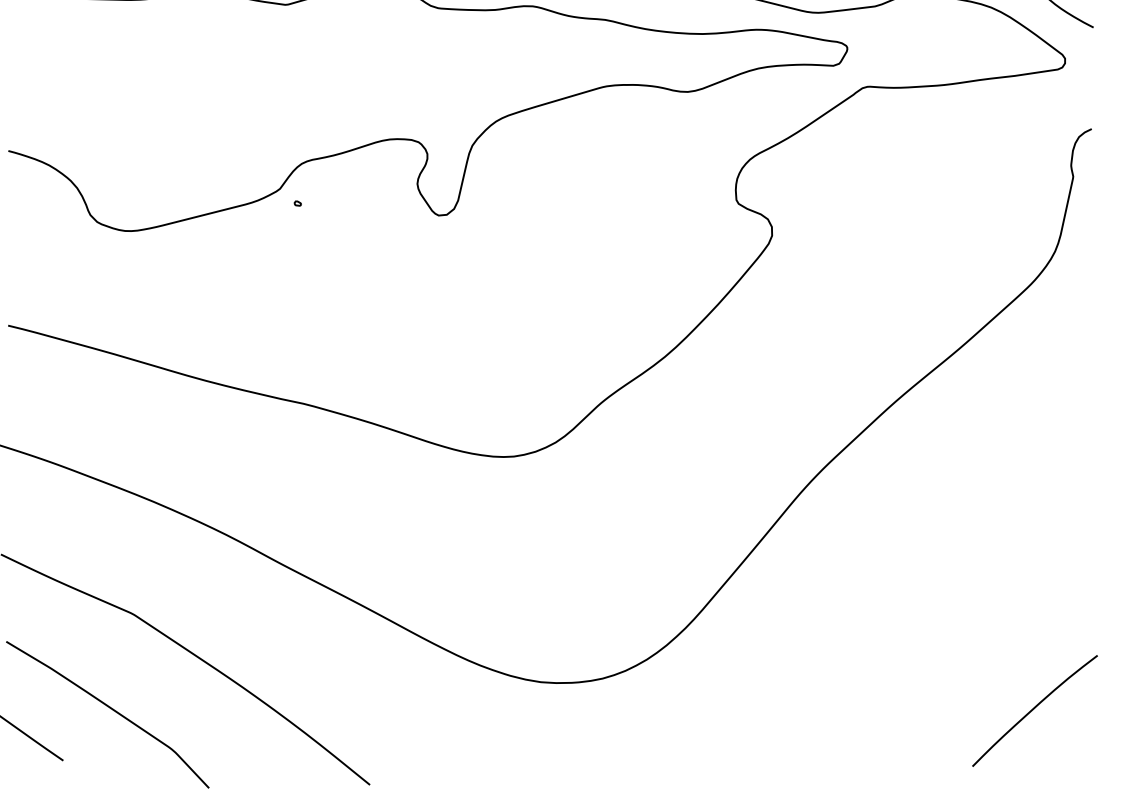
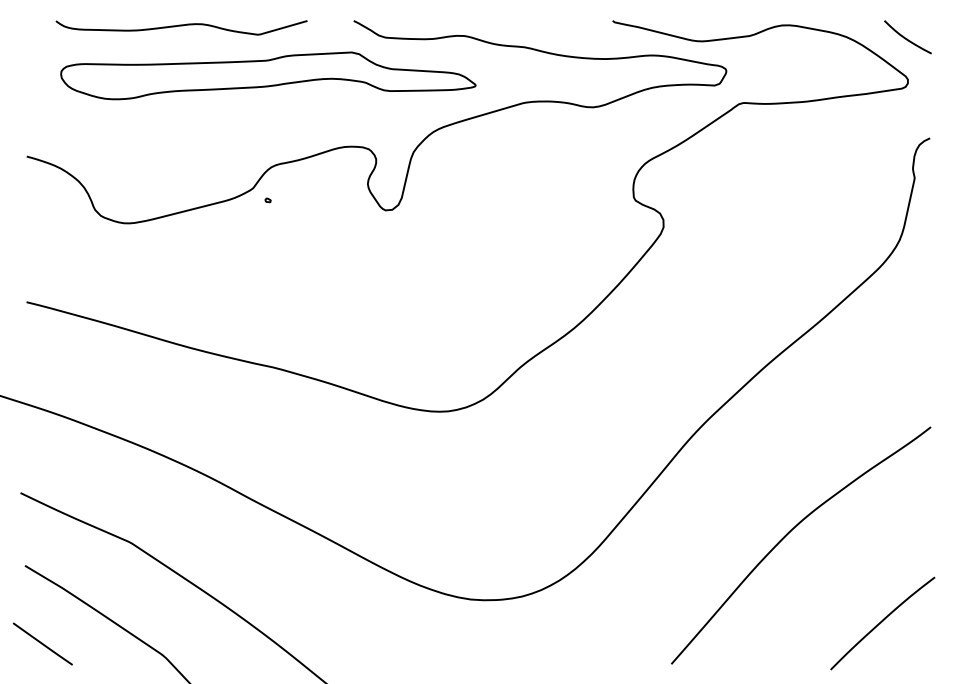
part: (298, 53) -> (268, 75), added
curve: (923, 603) -> (789, 533), added

